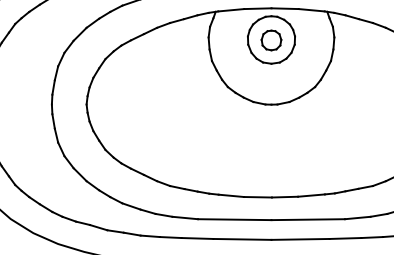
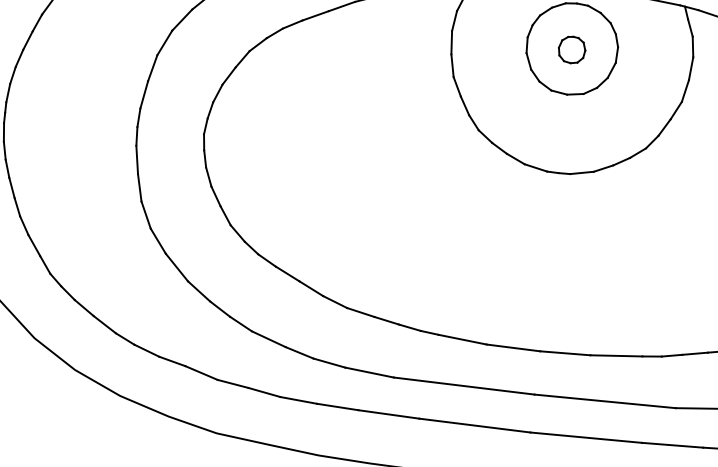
part: (271, 40) -> (572, 50), size x0.7

